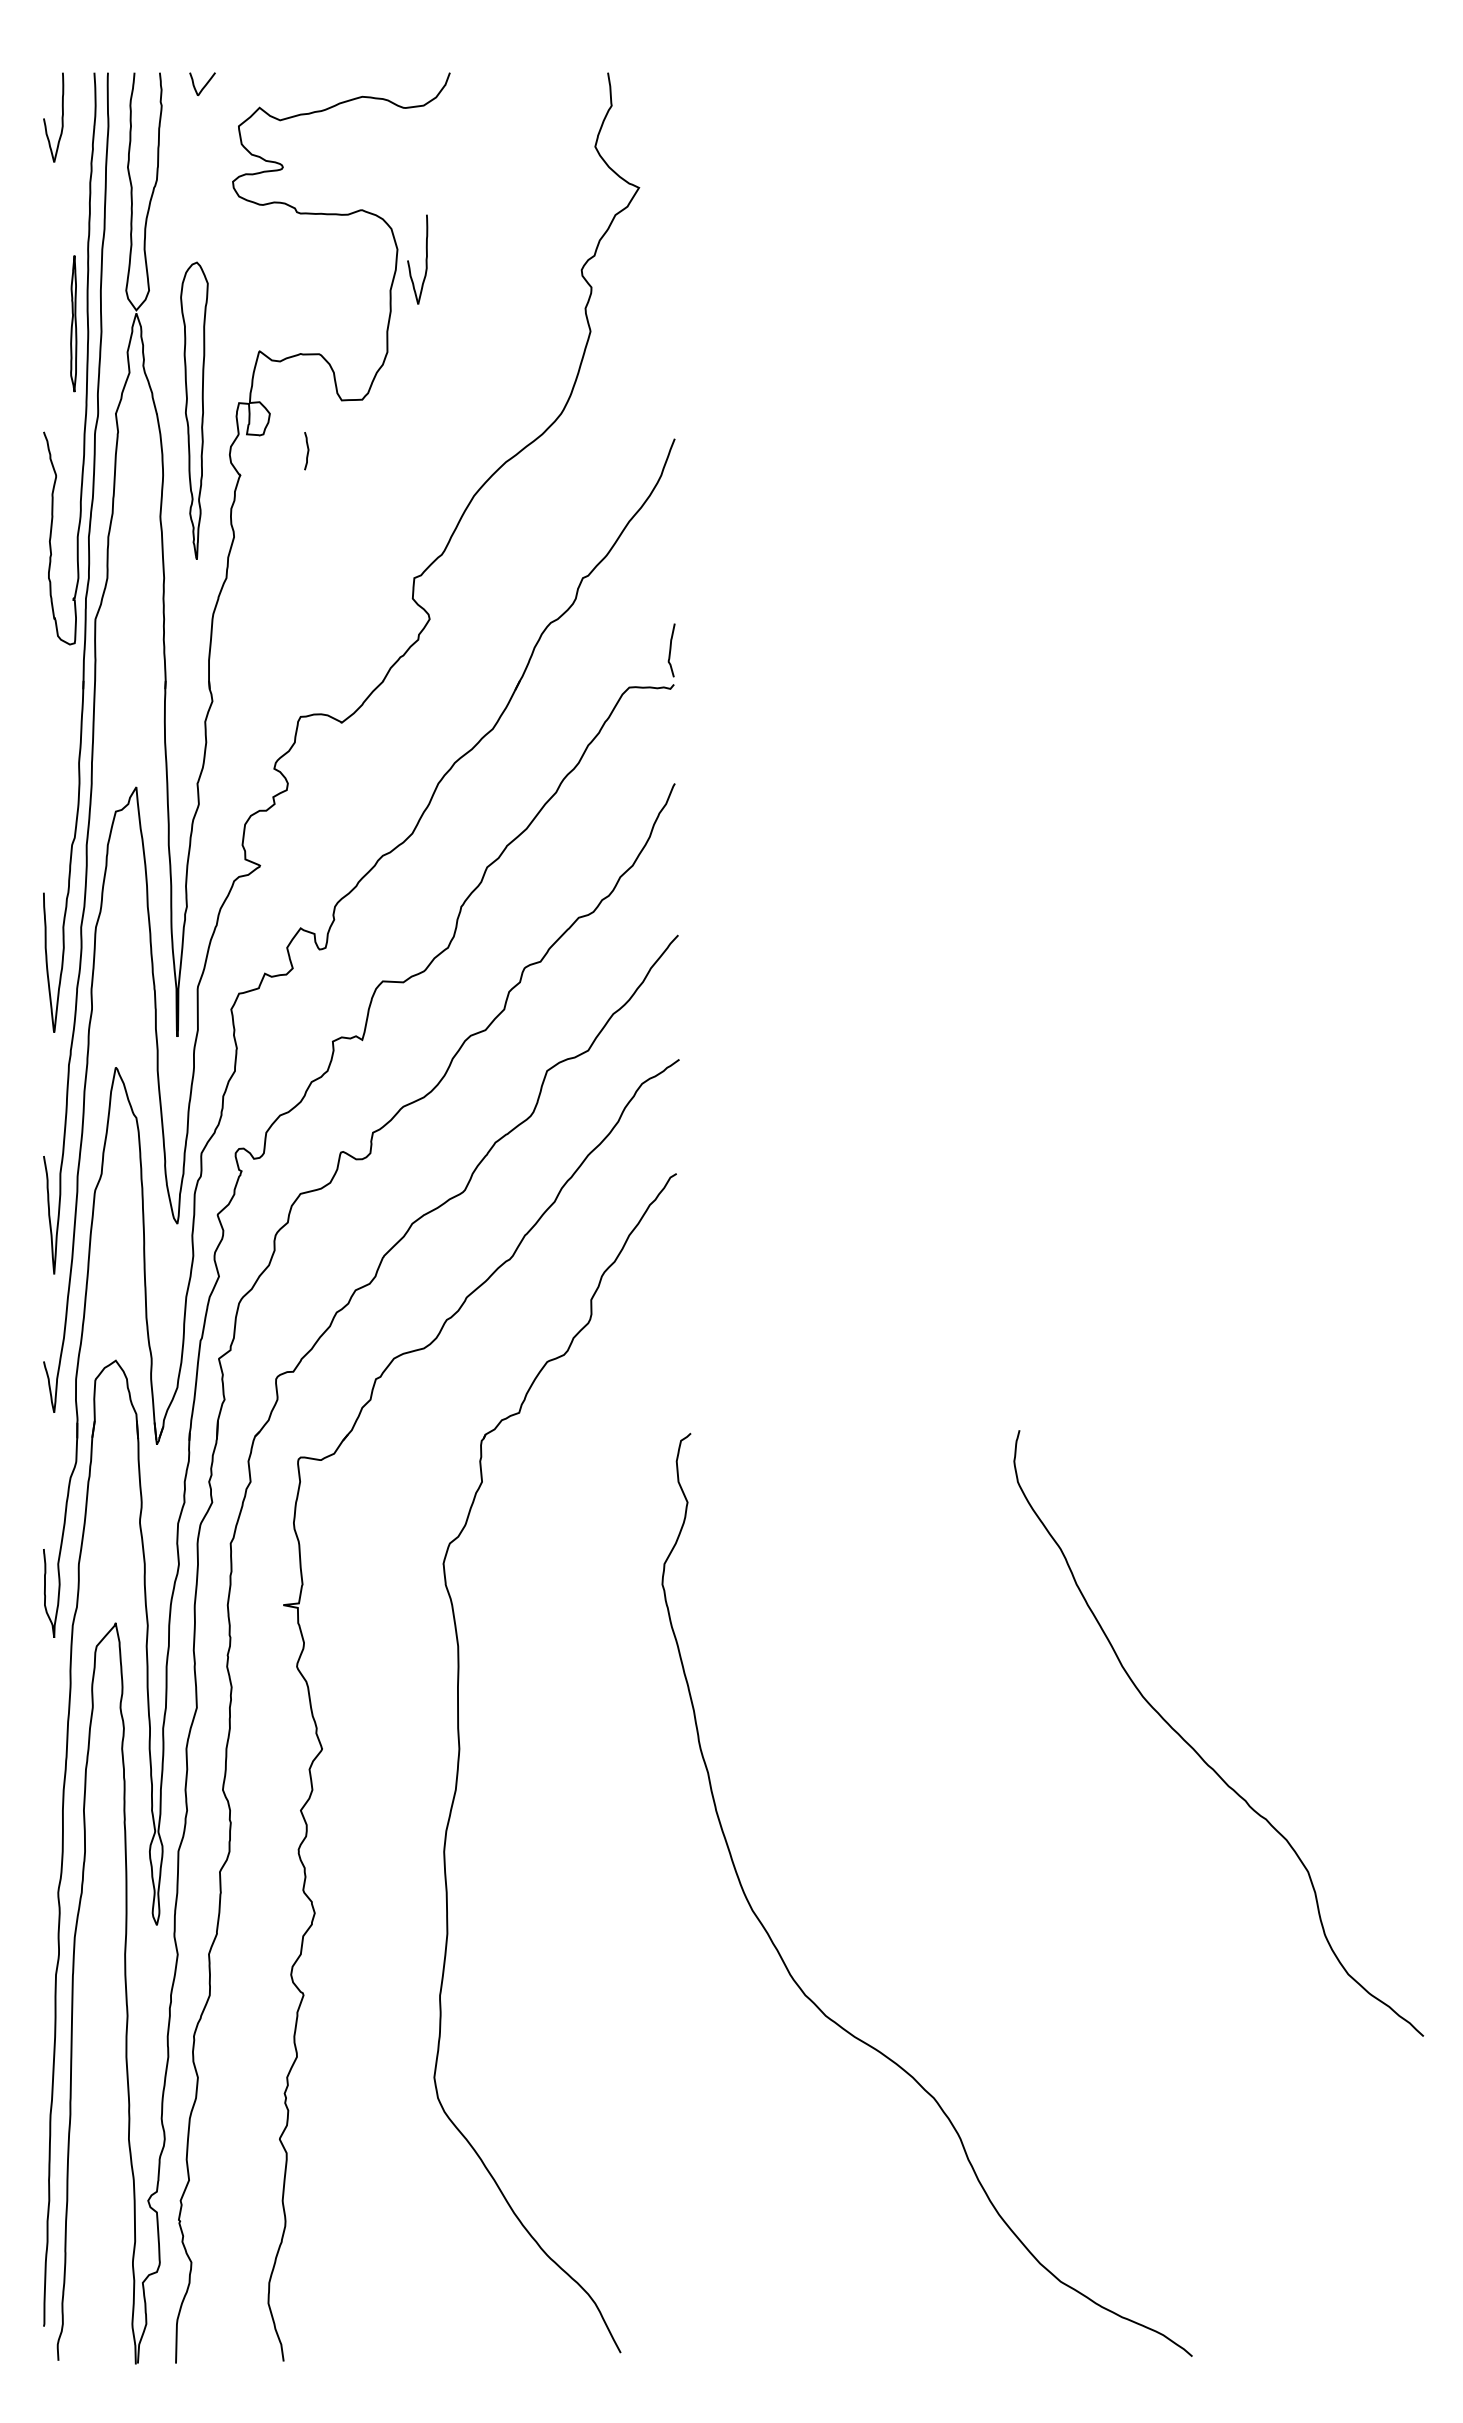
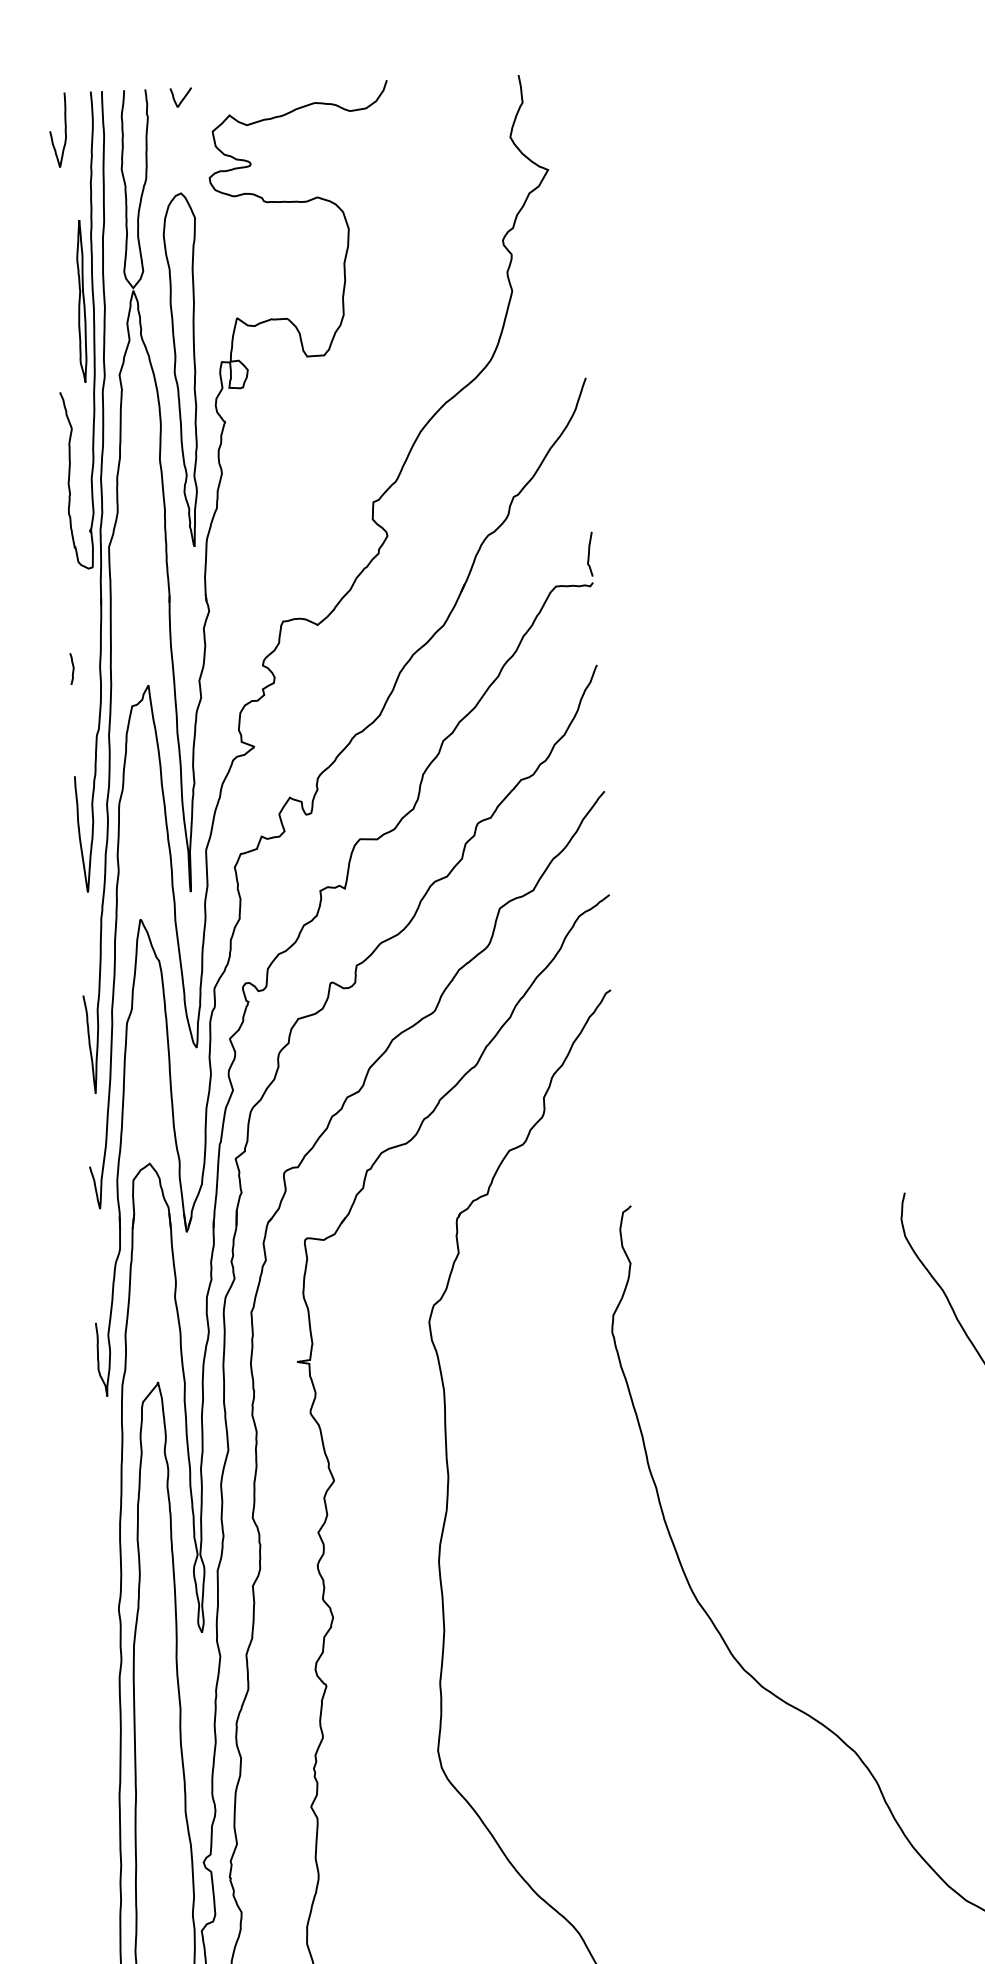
part: (425, 259) -> (372, 236), removed
part: (73, 323) -> (81, 301), size x1.43
part: (194, 410) -> (184, 369), size x1.43
curve: (307, 451) -> (72, 669), moved

